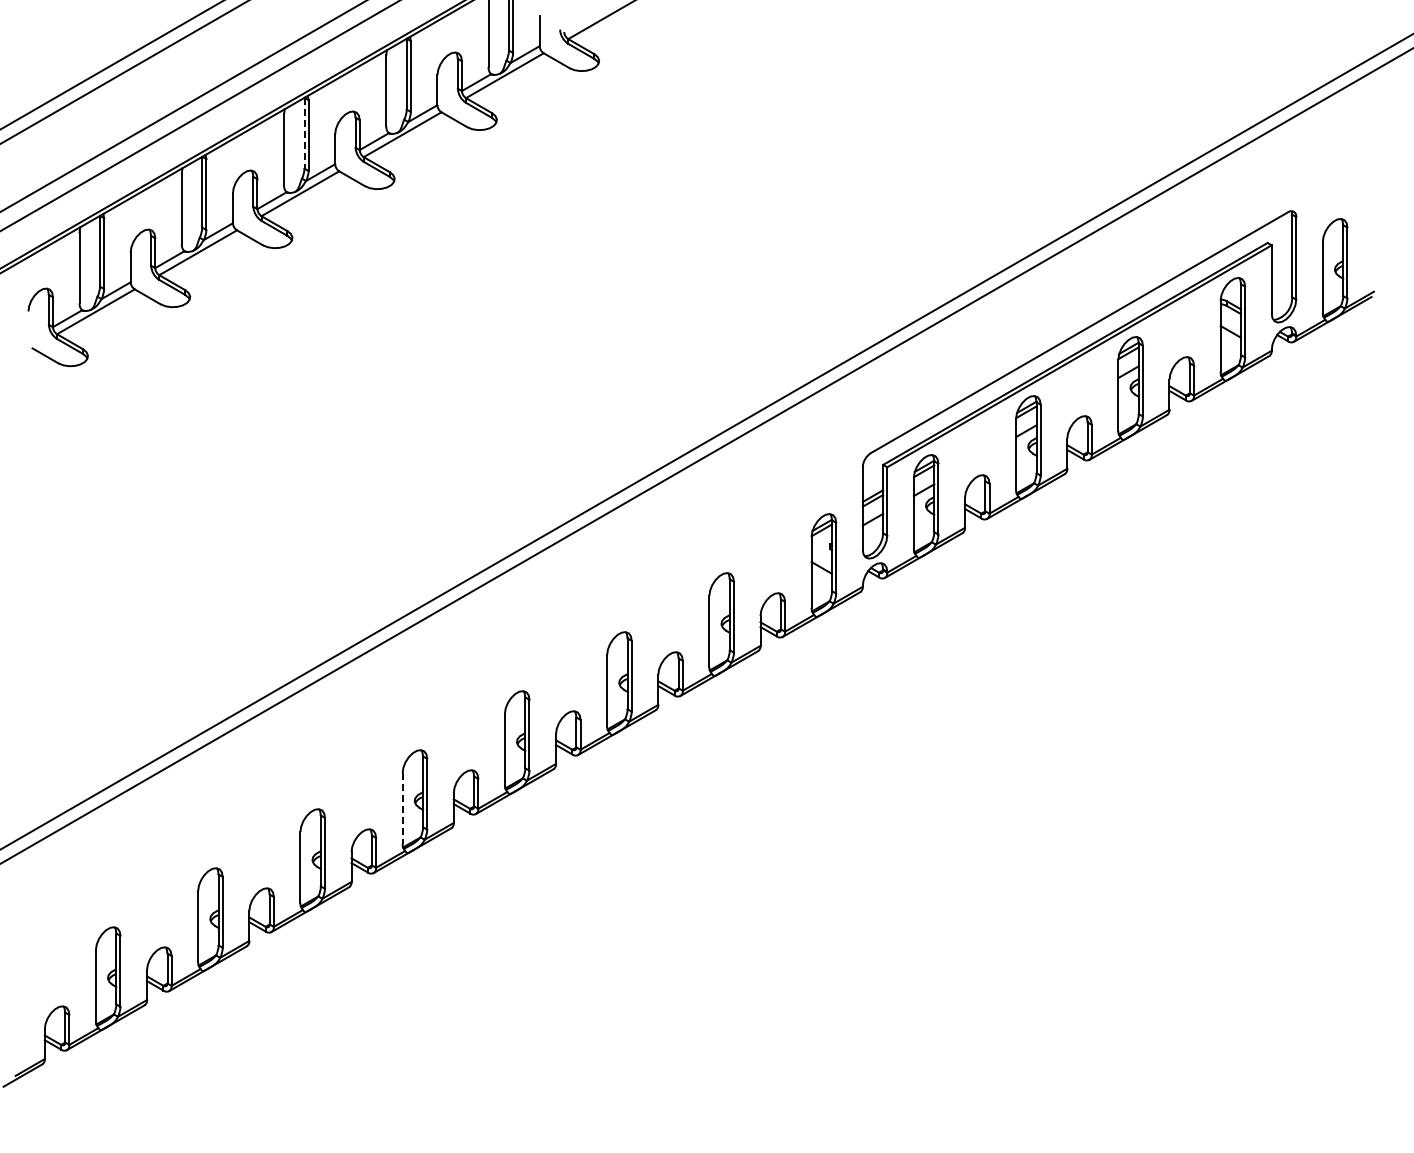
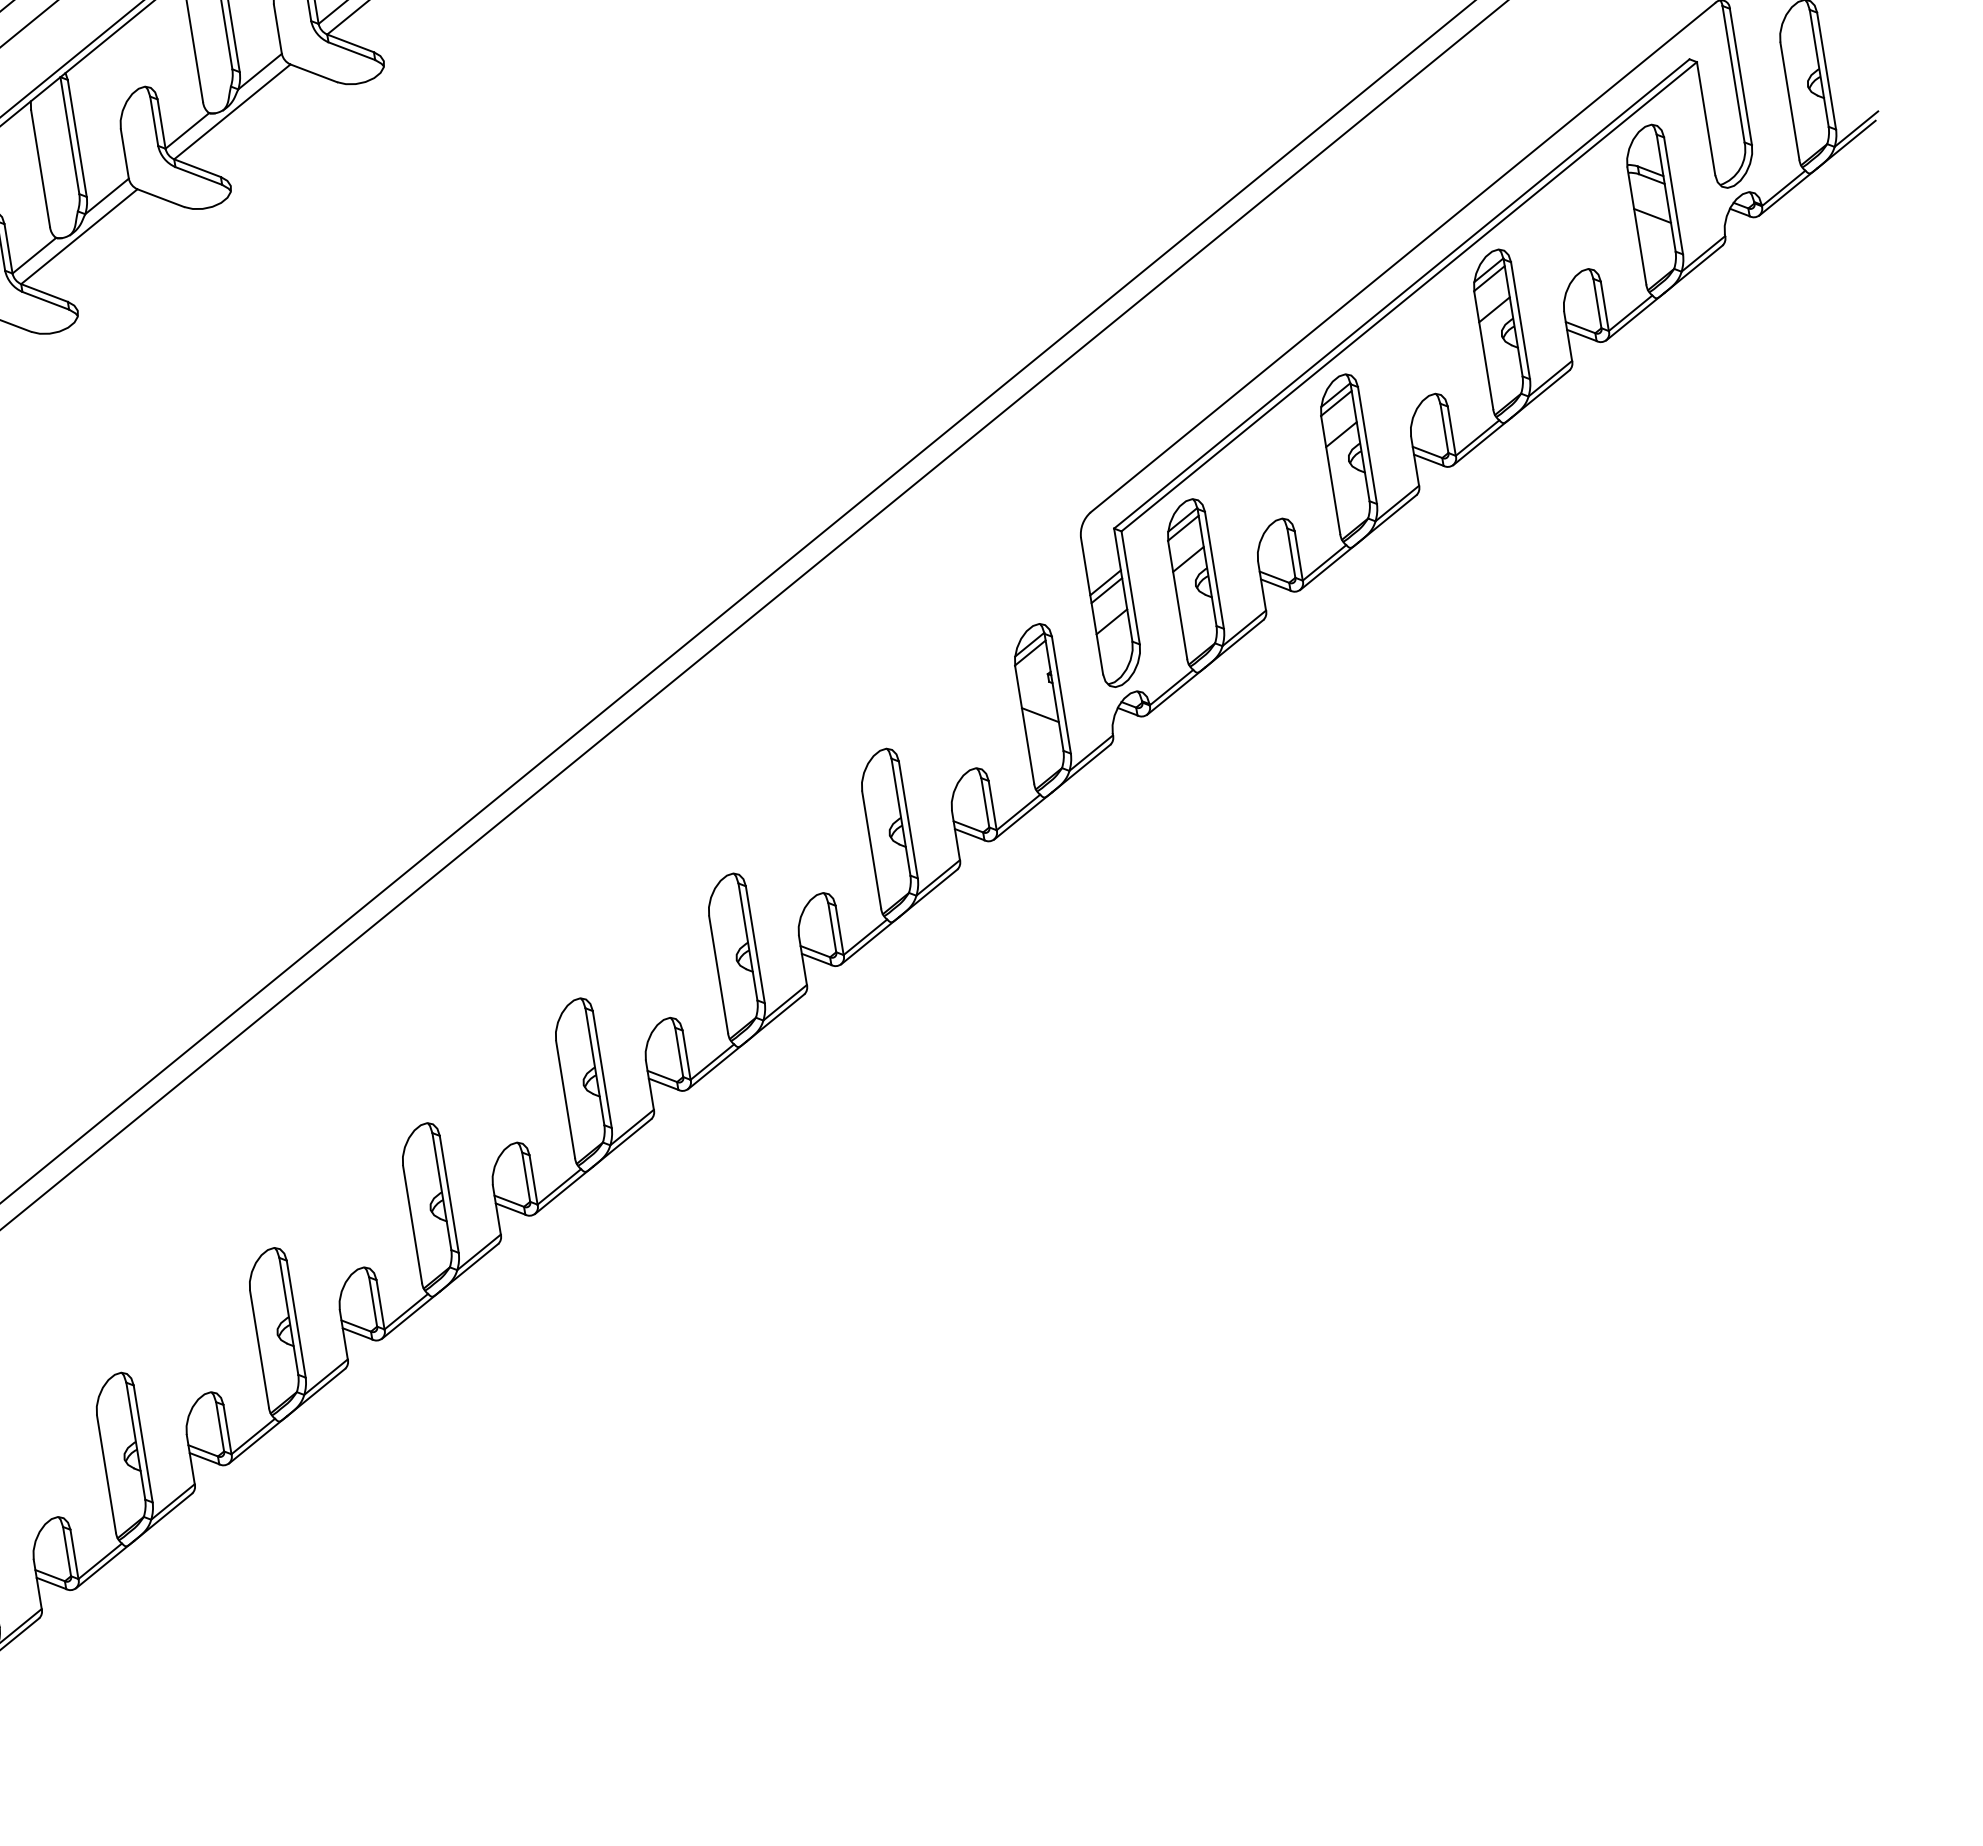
line: (304, 133) -> (69, 136), dashed -> solid
line: (402, 808) -> (412, 1224), dashed -> solid

